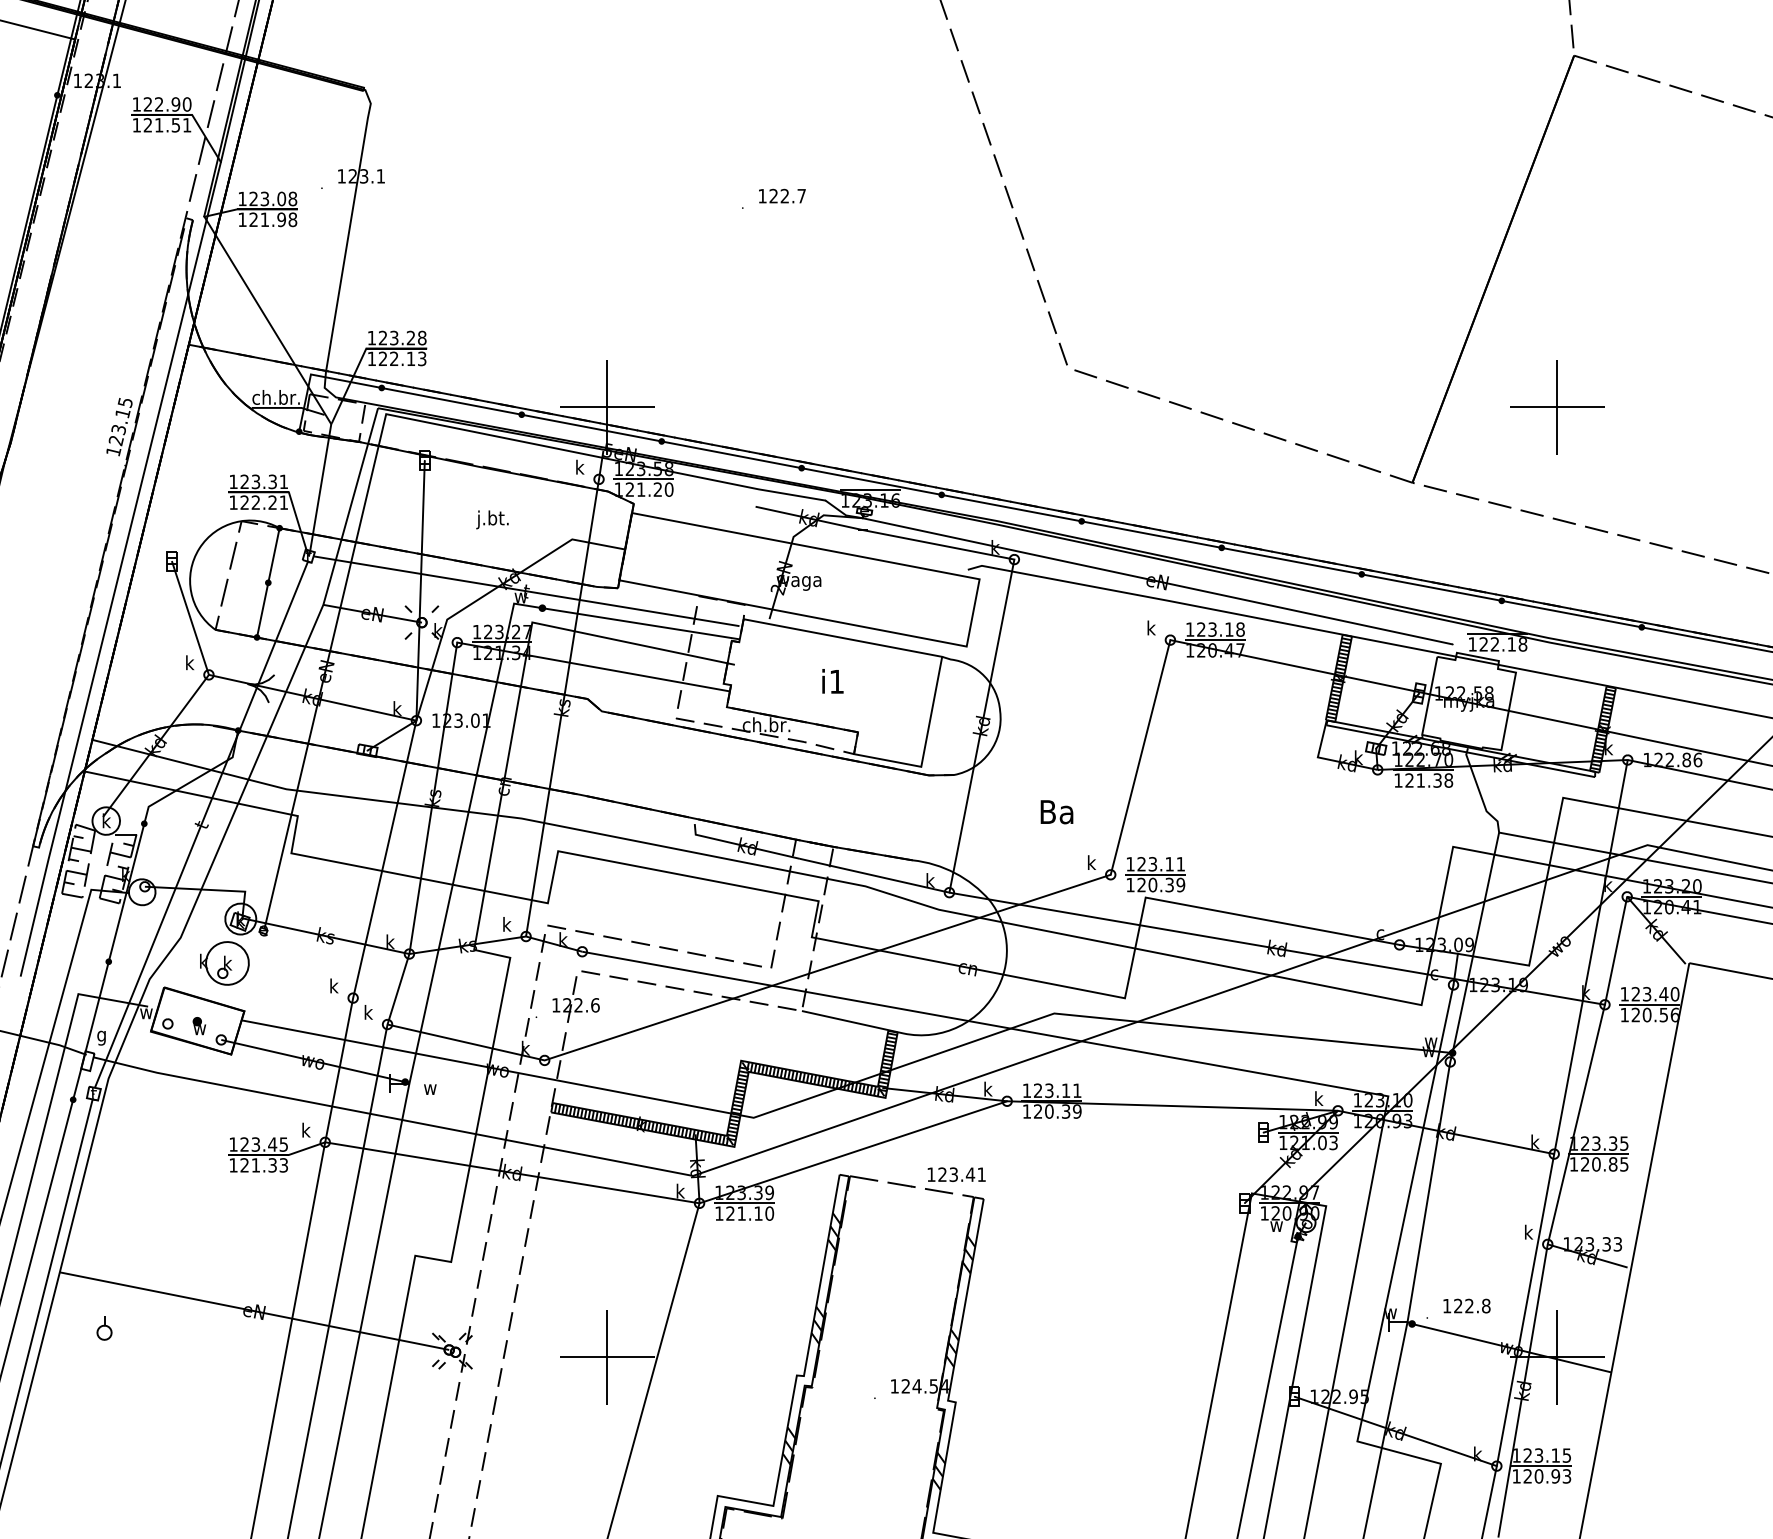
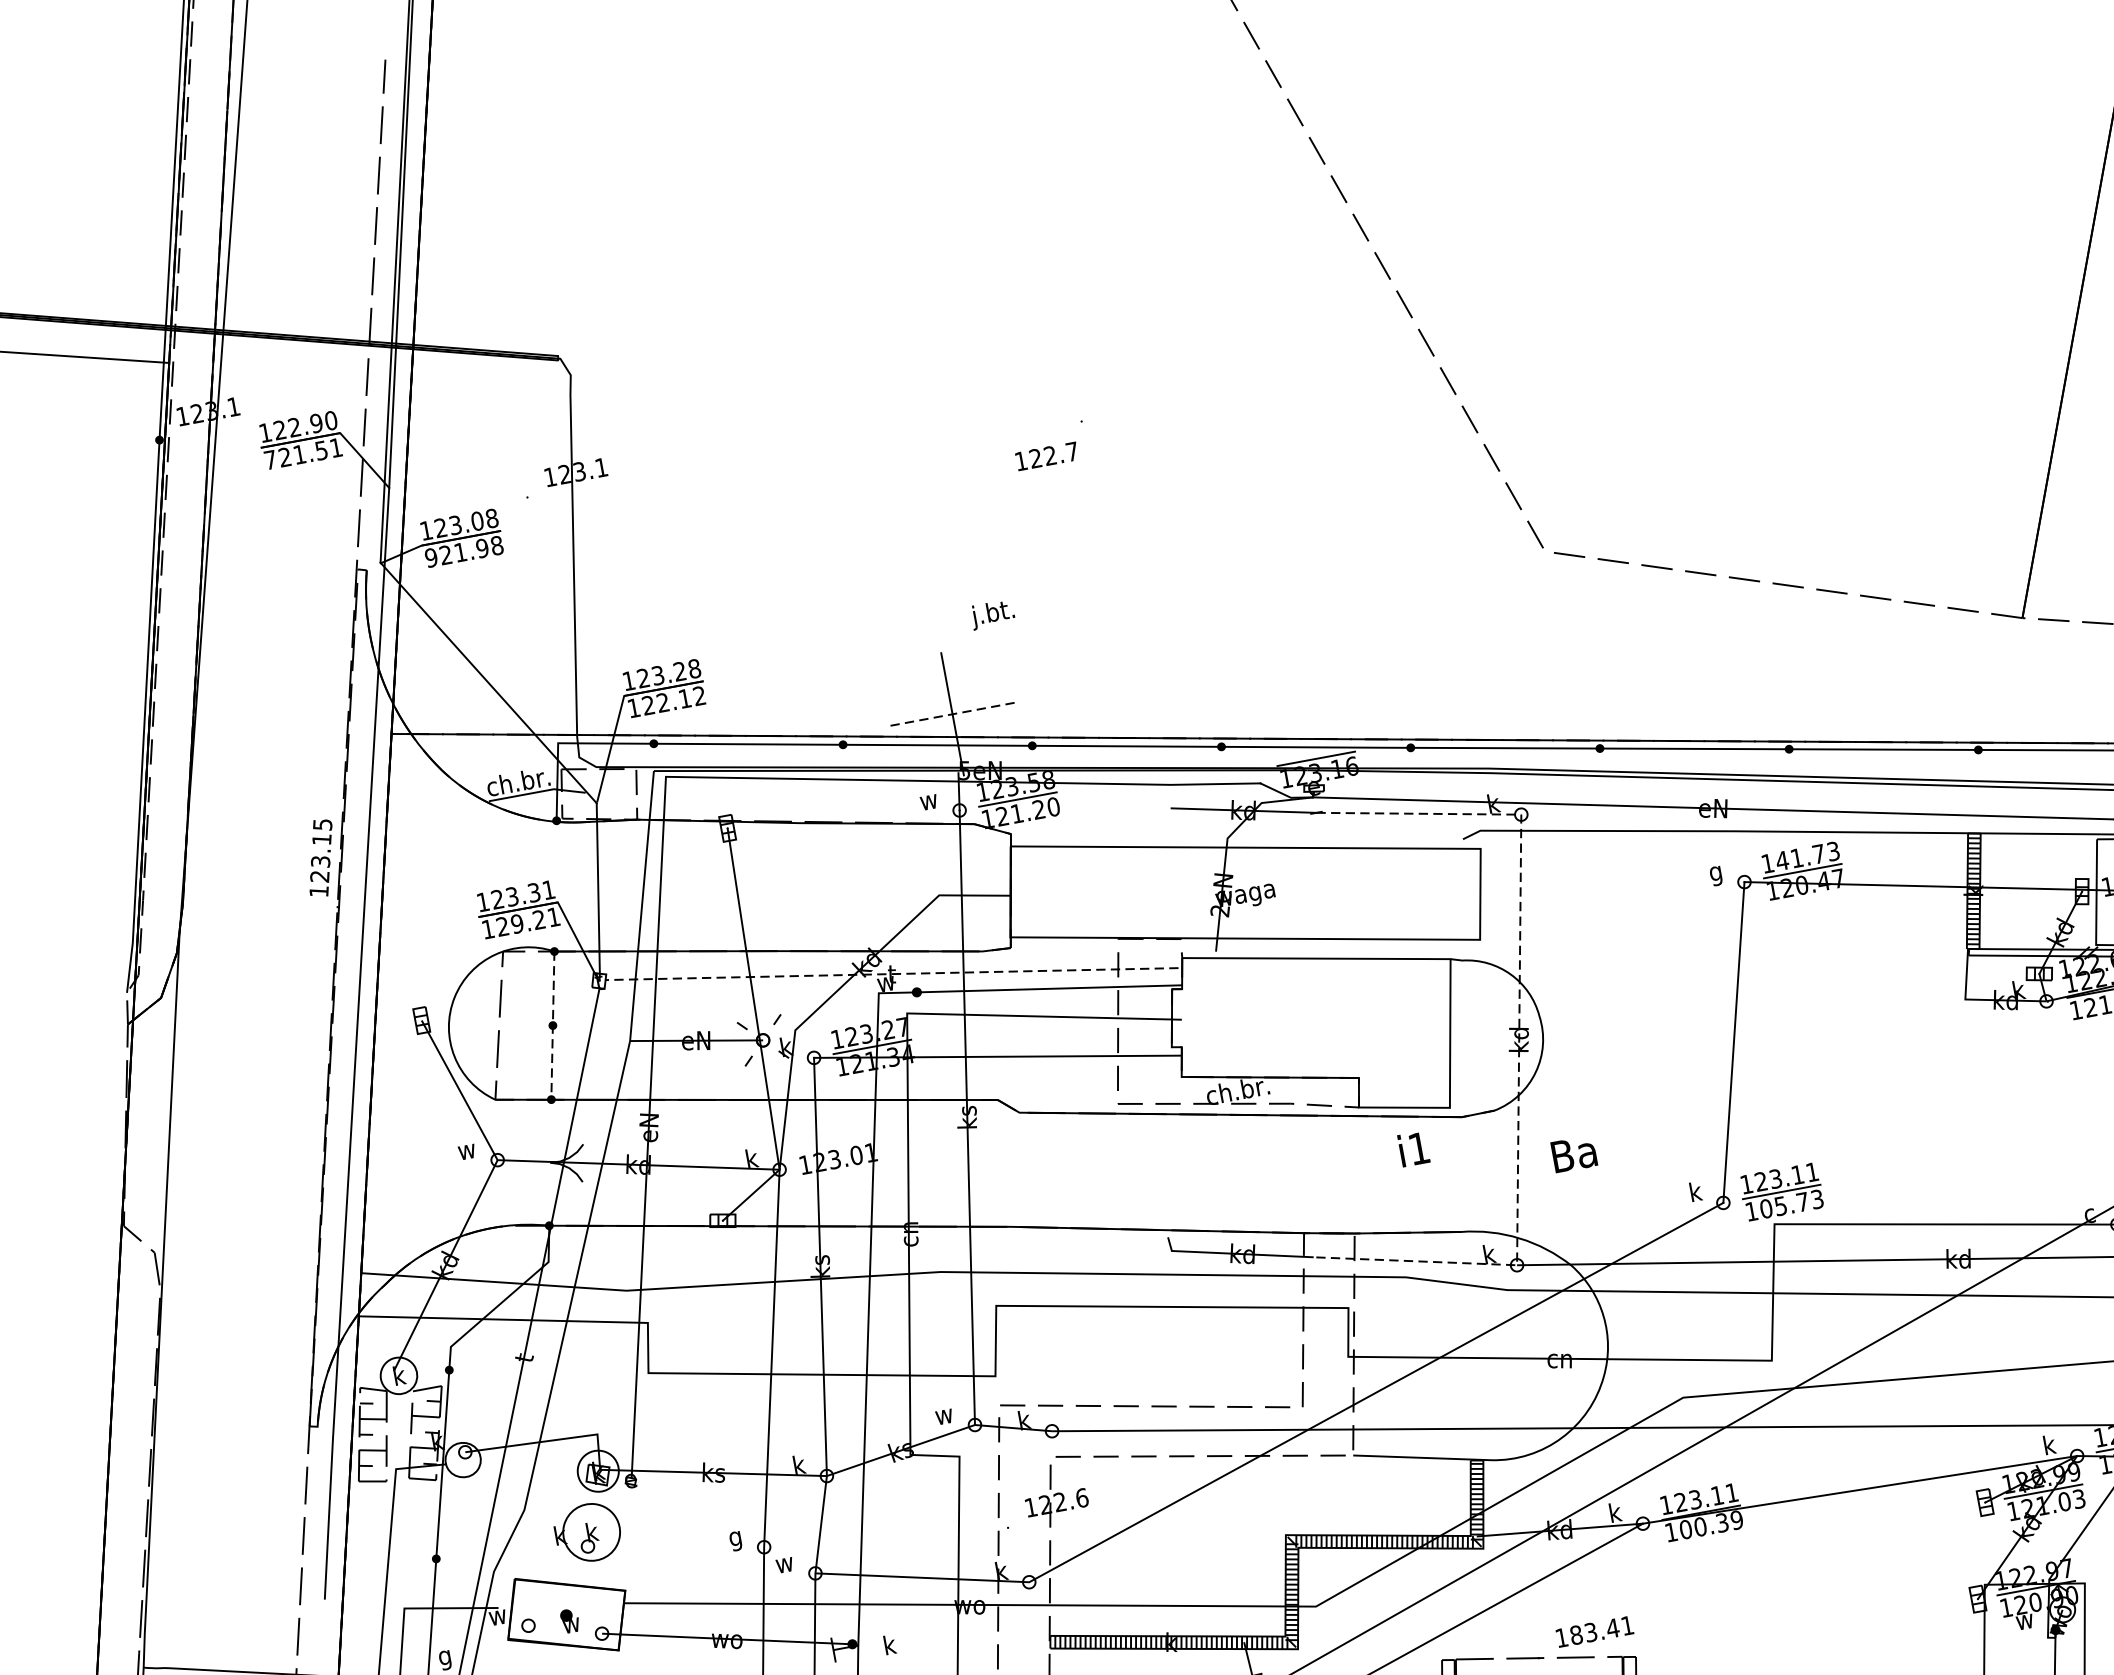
text: (136, 125) -> (270, 460), 121.51 -> 721.51
text: (782, 195) -> (1047, 455), moved
text: (242, 219) -> (431, 557), 121.98 -> 921.98
text: (422, 359) -> (700, 696), 122.13 -> 122.12
line: (607, 407) -> (953, 714), solid -> dashed
text: (577, 466) -> (928, 798), k -> w
text: (255, 502) -> (516, 923), 122.21 -> 129.21
text: (492, 519) -> (992, 614), moved
line: (268, 582) -> (553, 1025), solid -> dashed
line: (526, 591) -> (892, 974), solid -> dashed
text: (1150, 629) -> (1715, 873), k -> g
text: (1220, 629) -> (1807, 856), 123.18 -> 141.73
text: (187, 662) -> (466, 1149), k -> w
text: (832, 681) -> (1413, 1149), moved
line: (981, 726) -> (1518, 1040), solid -> dashed
text: (1056, 812) -> (1573, 1154), moved
text: (1161, 884) -> (1791, 1203), 120.39 -> 105.73
text: (504, 924) -> (943, 1414), k -> w
text: (333, 987) -> (735, 1538), k -> g
text: (365, 1012) -> (783, 1563), k -> w
text: (430, 1087) -> (886, 1645), w -> k
text: (1037, 1111) -> (1685, 1529), 120.39 -> 100.39
text: (942, 1174) -> (1576, 1634), 123.41 -> 183.41

